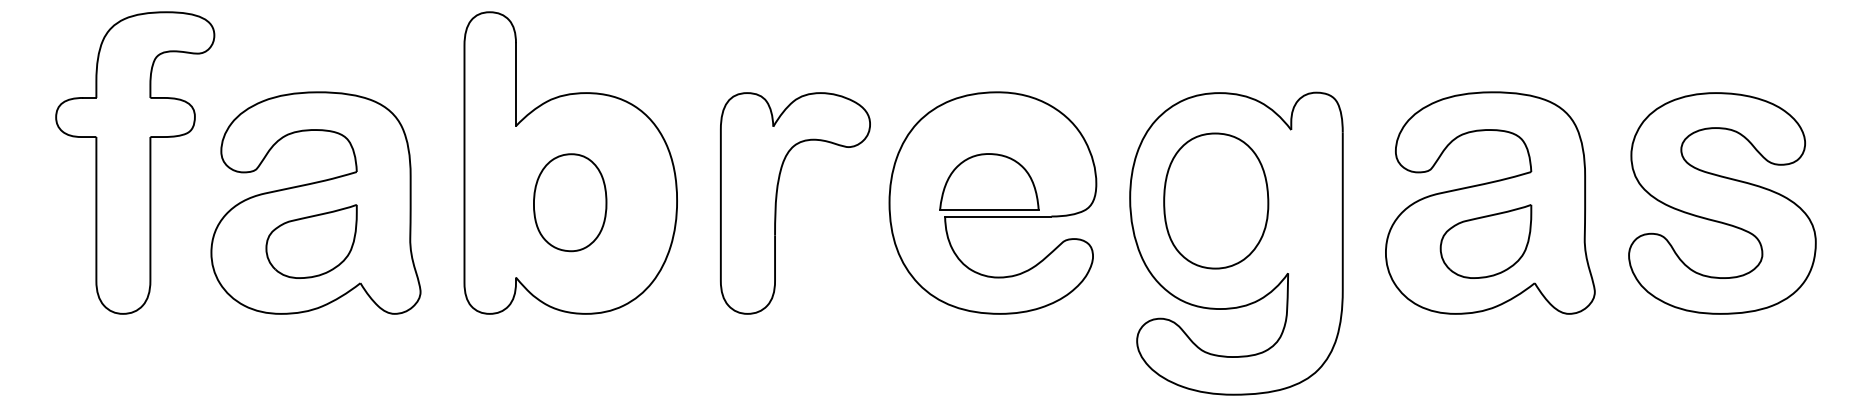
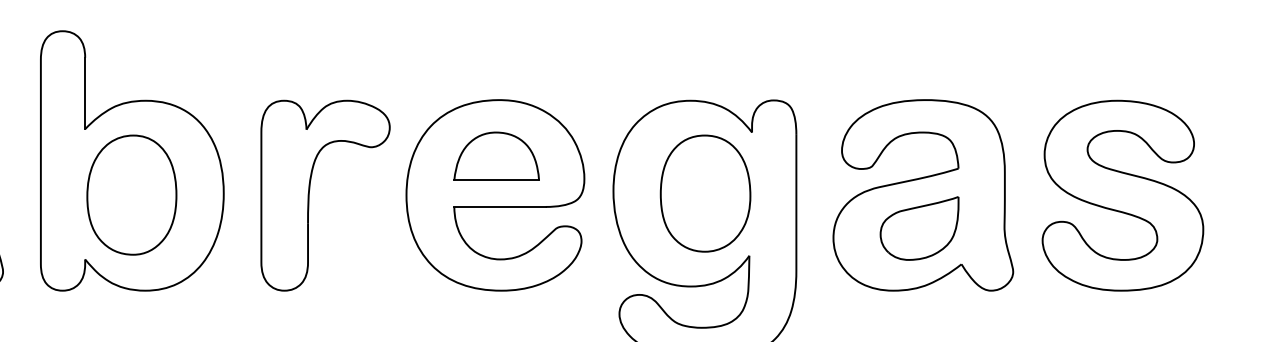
part: (989, 181) -> (496, 156), moved
part: (1216, 200) -> (705, 193), moved
part: (569, 202) -> (131, 194), size x1.43

